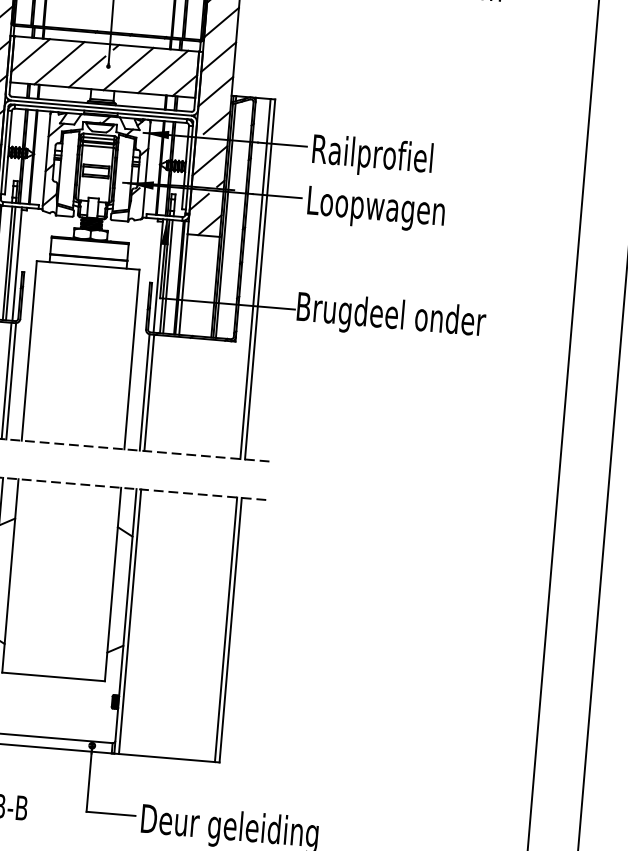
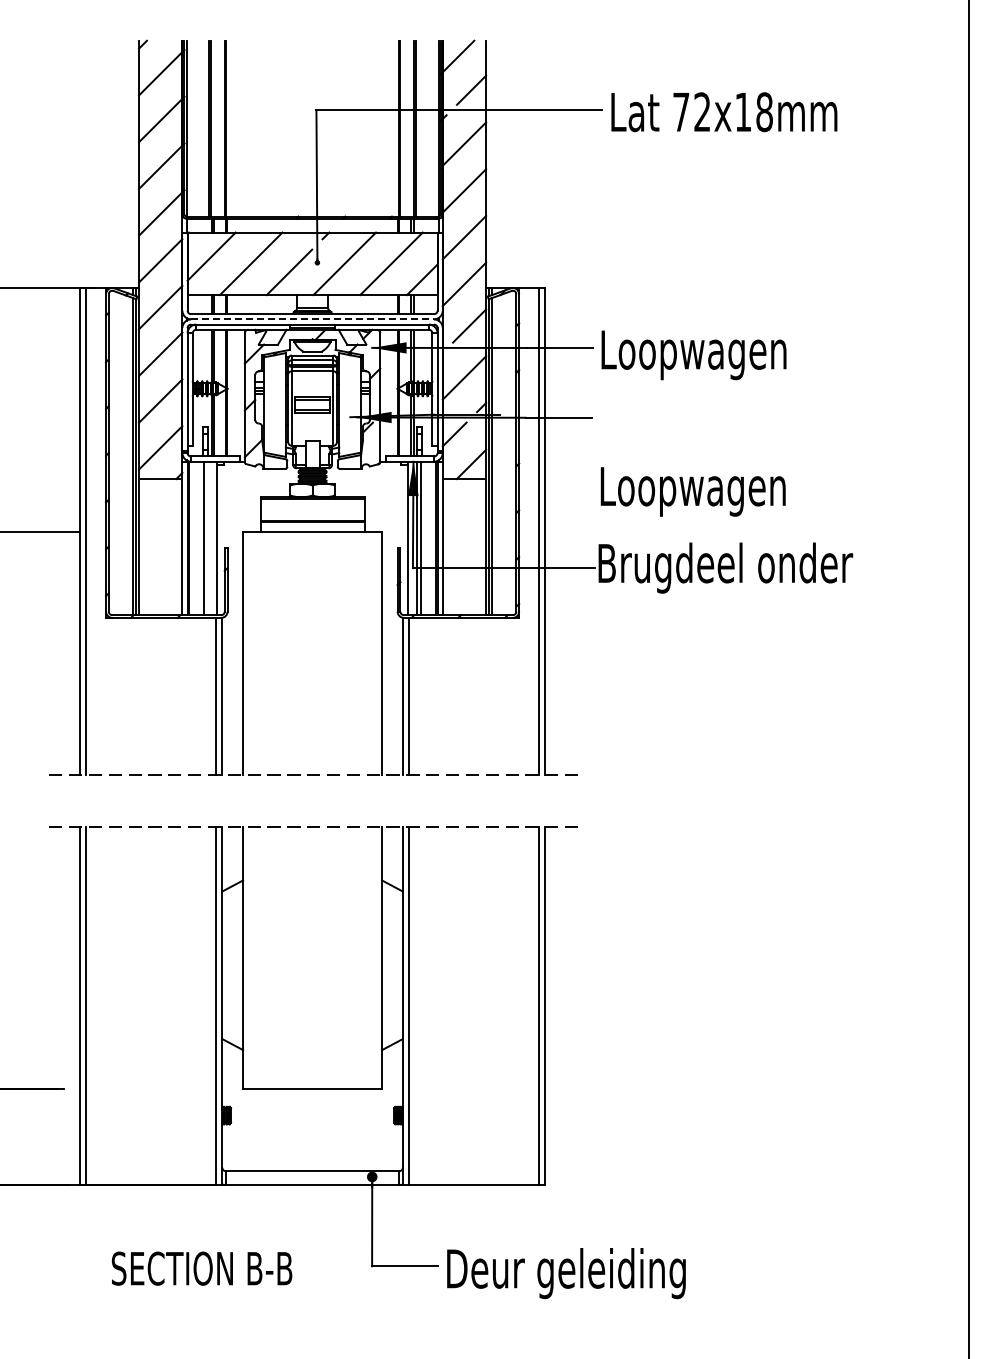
line: (101, 108) -> (312, 319), solid -> dashed
text: (382, 157) -> (695, 354), Railprofiel -> Loopwagen
text: (375, 209) -> (692, 491), moved
line: (10, 263) -> (208, 538), removed

